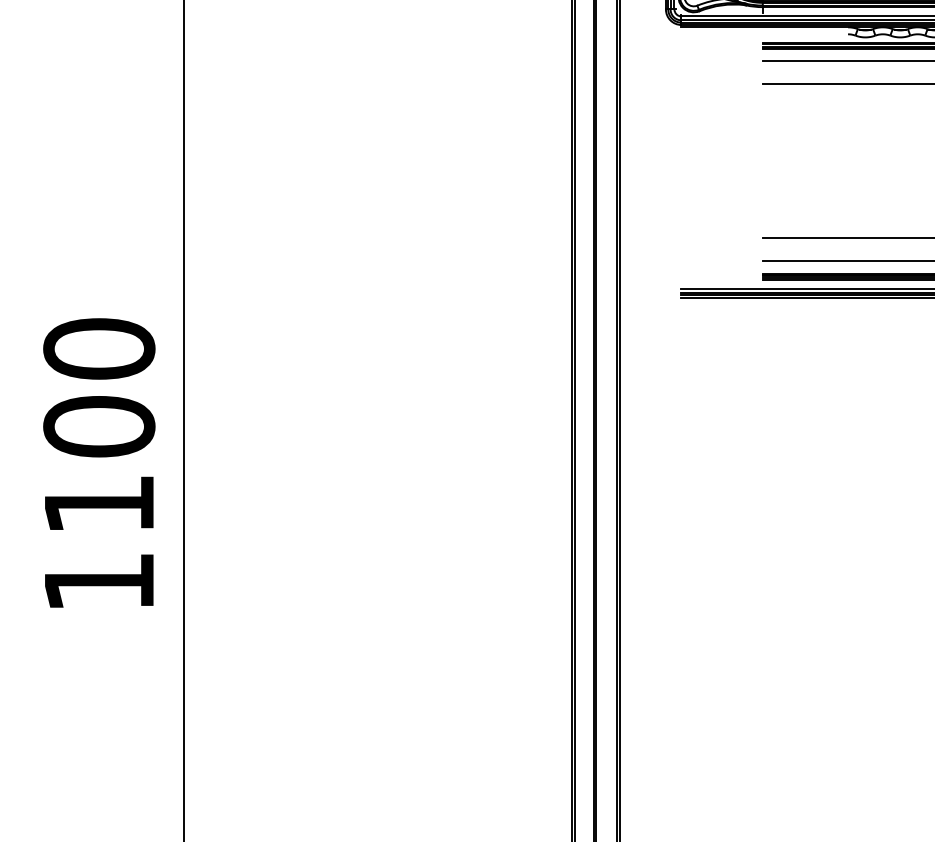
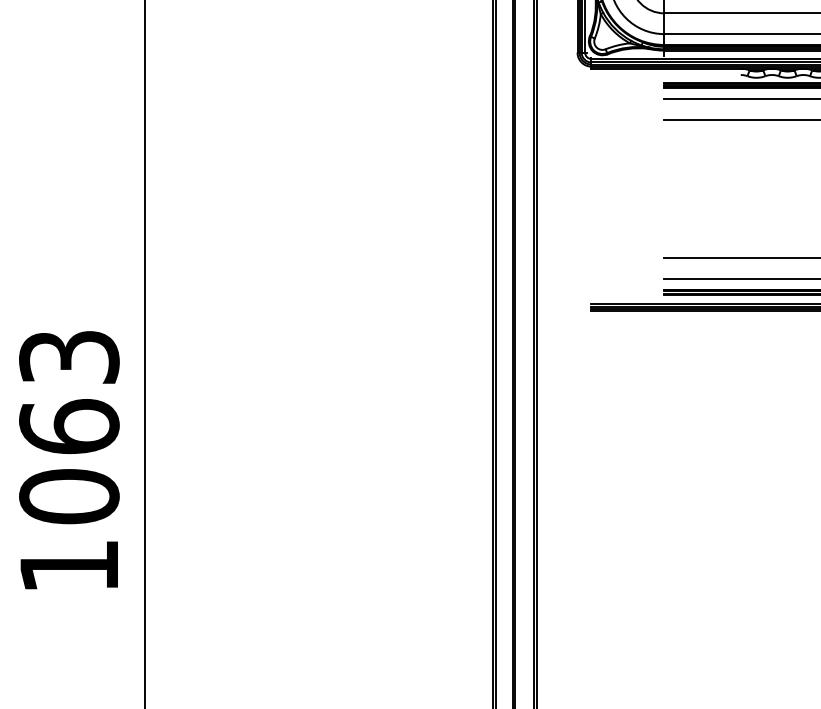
text: (99, 426) -> (69, 426), 1100 -> 1063

